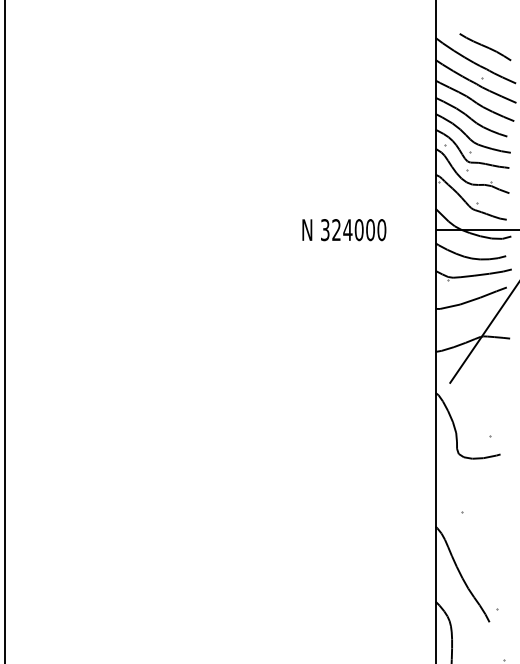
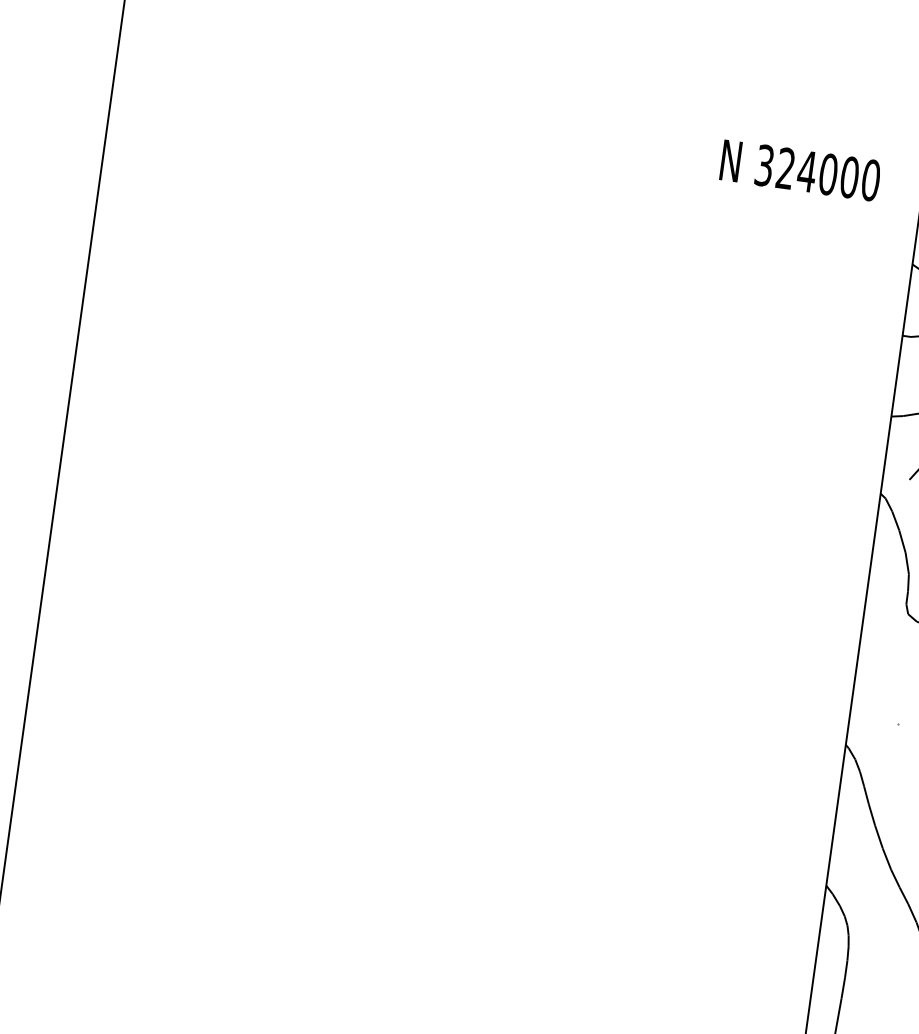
text: (344, 230) -> (800, 171), moved

